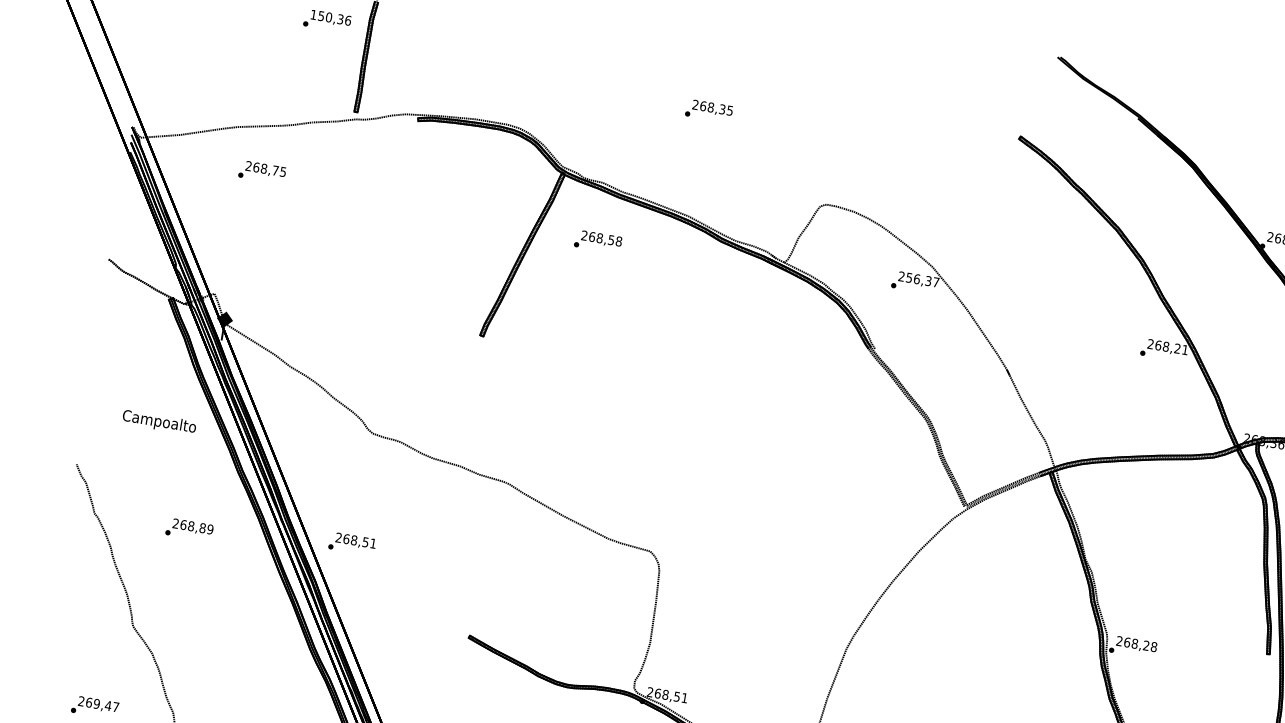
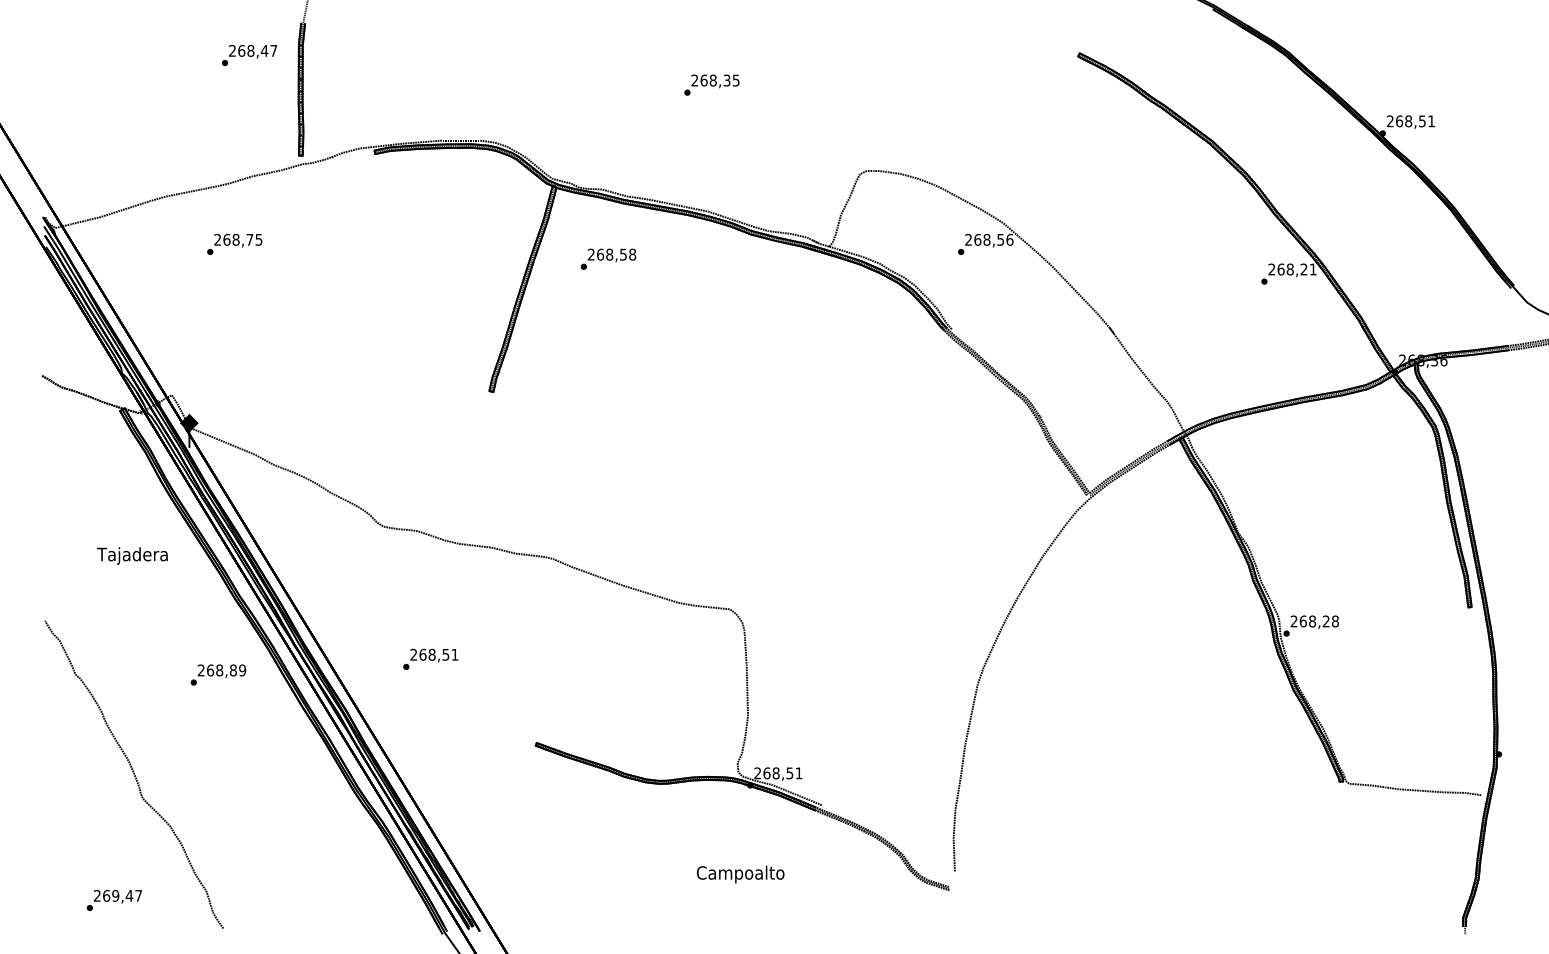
text: (331, 17) -> (253, 50), 150,36 -> 268,47
text: (262, 171) -> (234, 243), moved
text: (922, 279) -> (993, 239), 256,37 -> 268,56
text: (158, 422) -> (132, 555), Campoalto -> Tajadera
text: (189, 529) -> (218, 674), moved
text: (352, 543) -> (430, 658), moved

